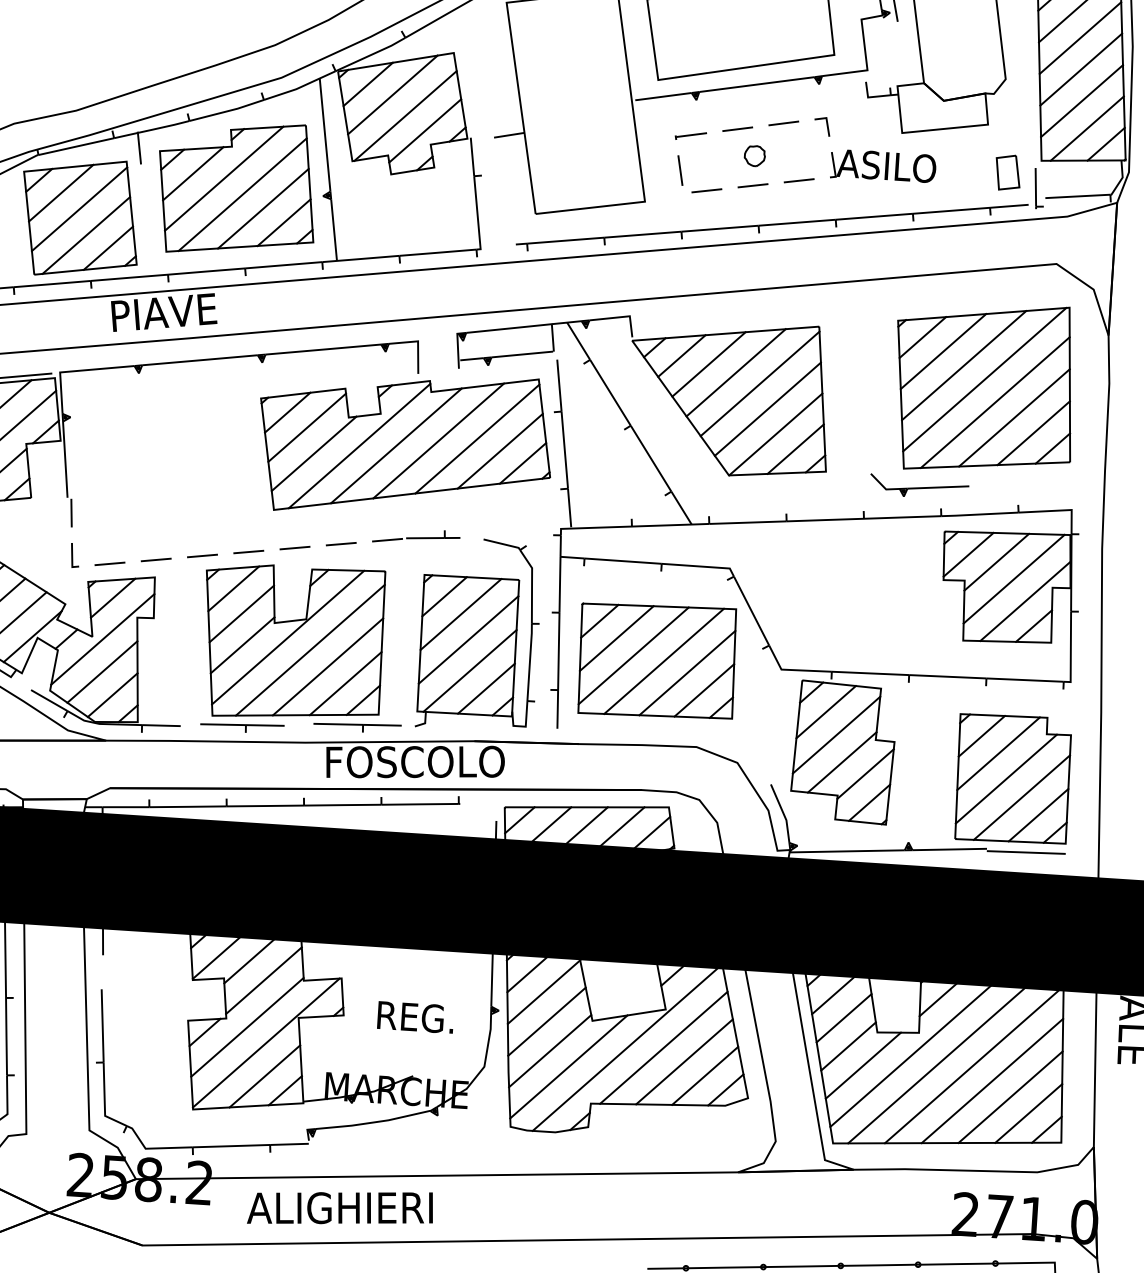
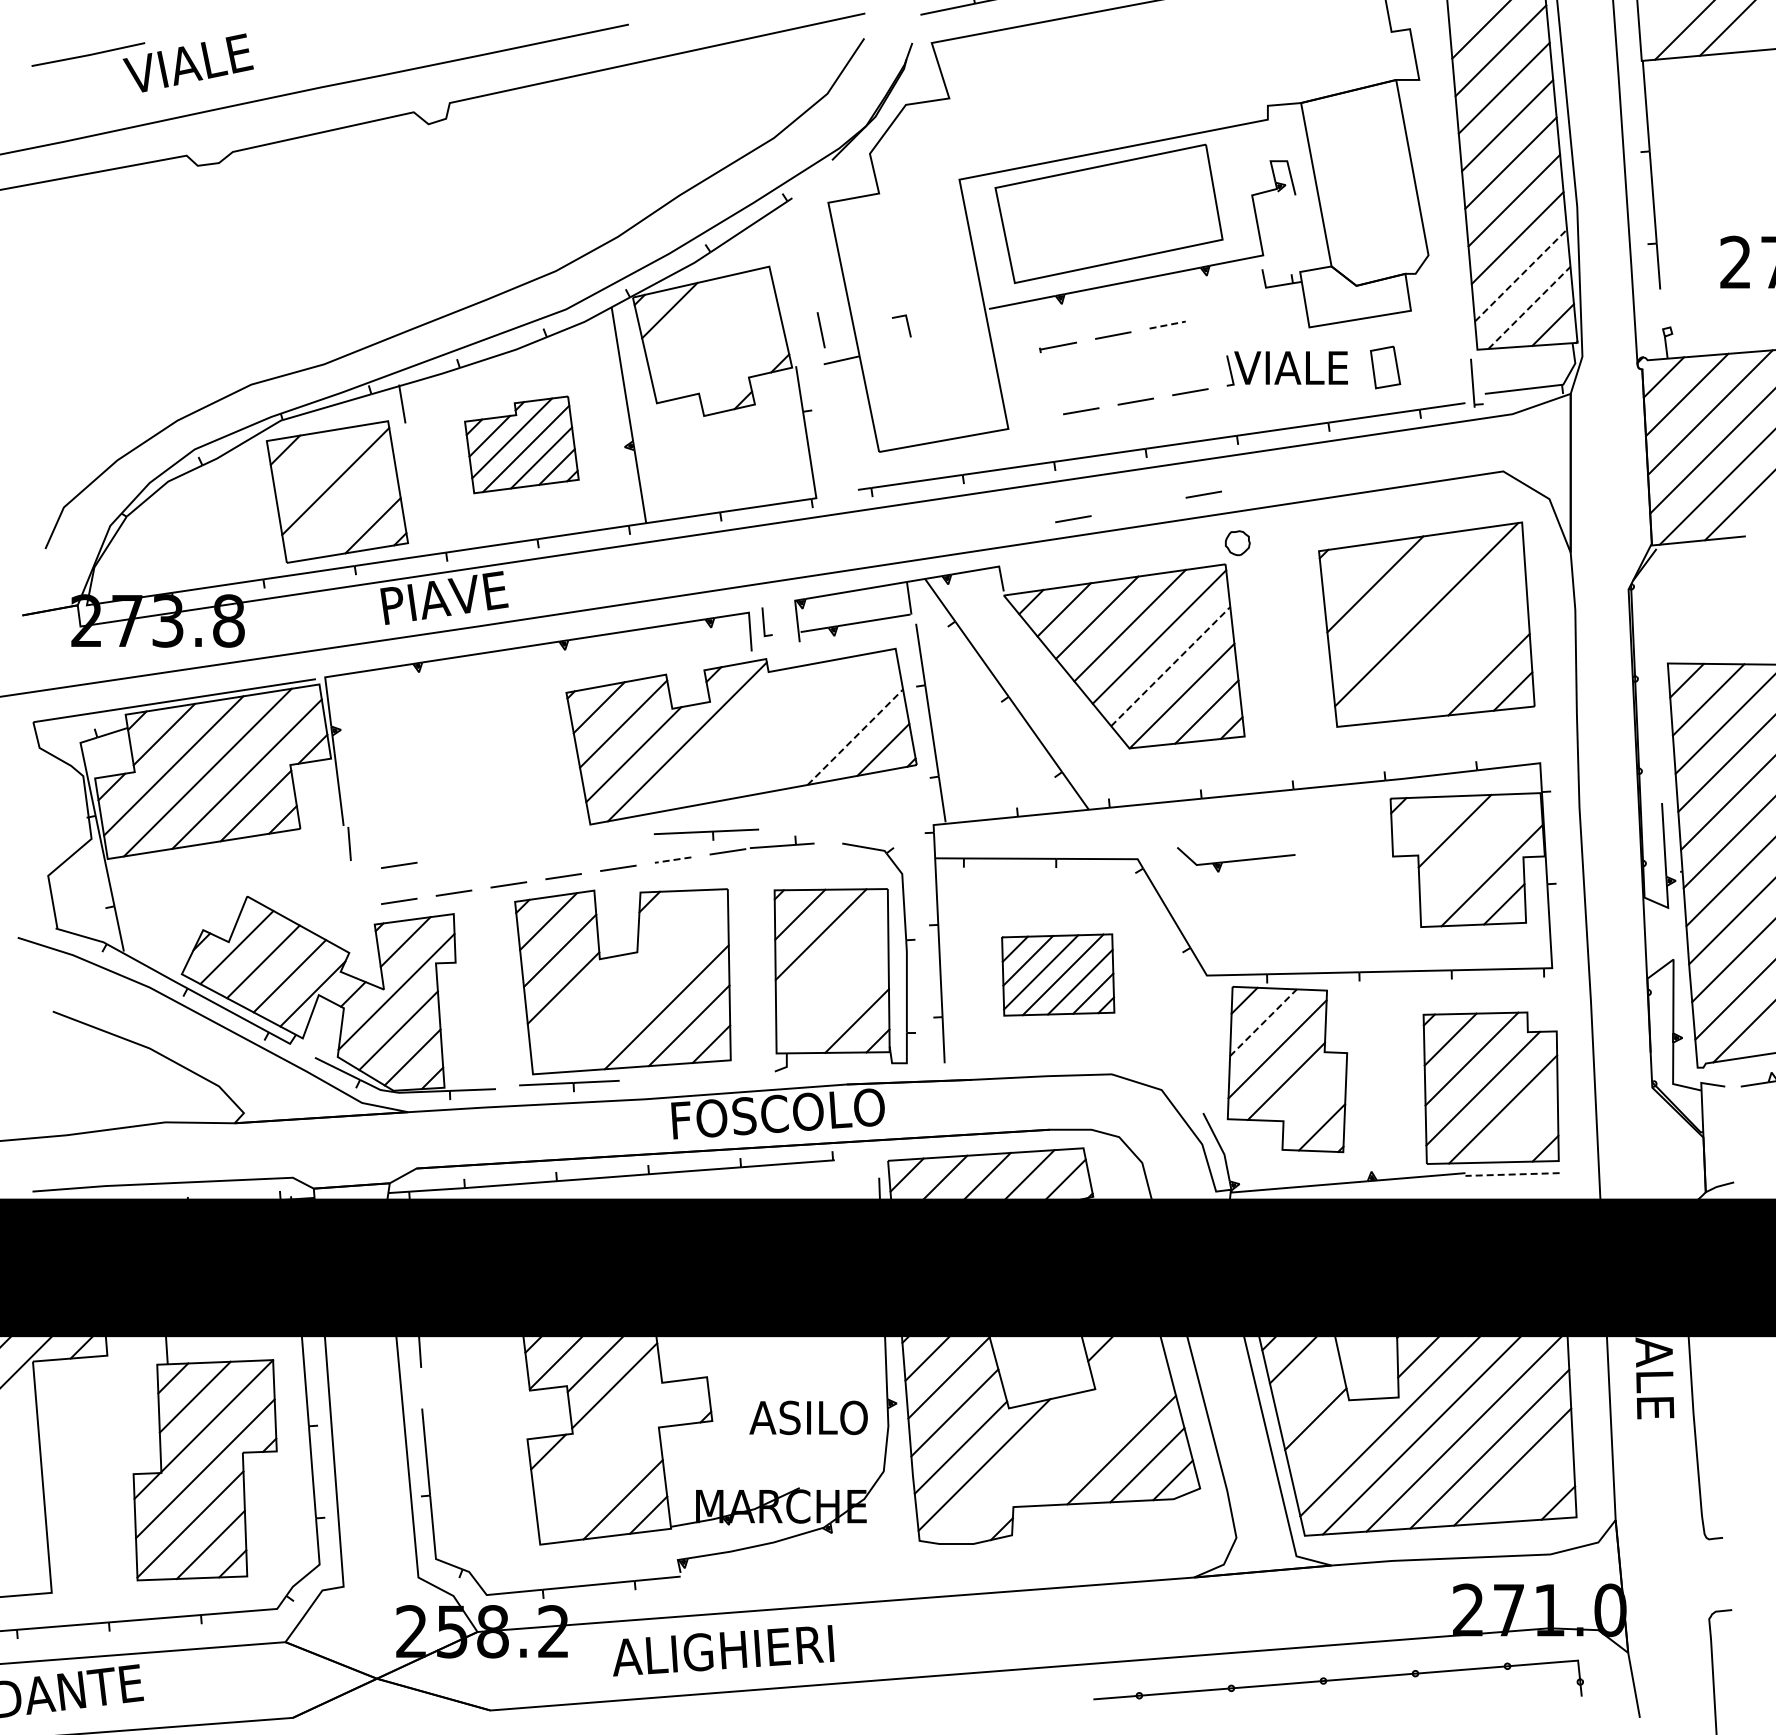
line: (392, 95) -> (699, 321), removed
line: (1082, 101) -> (1521, 275), solid -> dashed
line: (405, 115) -> (716, 344), removed
line: (784, 123) -> (1168, 325), solid -> dashed
line: (826, 124) -> (906, 323), moved
line: (1087, 128) -> (1529, 307), solid -> dashed
line: (424, 130) -> (740, 361), removed
part: (754, 156) -> (1237, 543), moved
text: (886, 165) -> (1293, 367), ASILO -> VIALE
line: (679, 170) -> (820, 330), moved
part: (1008, 172) -> (1385, 367), moved
part: (236, 188) -> (521, 444), size x0.6
line: (61, 192) -> (312, 463), removed
line: (86, 235) -> (345, 512), removed
line: (804, 267) -> (1203, 494), added
line: (694, 280) -> (1073, 519), added
line: (922, 337) -> (1349, 569), removed
line: (963, 365) -> (1400, 599), removed
line: (994, 401) -> (1440, 640), removed
line: (768, 409) -> (1171, 666), solid -> dashed
line: (1014, 417) -> (1464, 657), removed
line: (476, 439) -> (826, 724), removed
line: (438, 440) -> (780, 729), removed
line: (395, 445) -> (730, 738), removed
line: (500, 451) -> (855, 737), solid -> dashed
part: (919, 486) -> (1236, 859), moved
line: (112, 533) -> (399, 864), added
line: (340, 544) -> (672, 860), solid -> dashed
line: (968, 554) -> (1420, 824), removed
line: (72, 555) -> (764, 622), moved
line: (1013, 578) -> (1476, 849), removed
line: (287, 637) -> (616, 975), removed
line: (468, 640) -> (832, 964), removed
line: (310, 649) -> (644, 988), removed
part: (656, 660) -> (1057, 974), size x0.6
line: (469, 670) -> (835, 1000), removed
line: (826, 711) -> (1263, 1022), solid -> dashed
part: (357, 726) -> (706, 834), moved
line: (865, 774) -> (1314, 1093), removed
line: (1037, 814) -> (1523, 1128), removed
line: (1026, 852) -> (1512, 1174), solid -> dashed
text: (424, 1017) -> (808, 1417), REG. -> ASILO
line: (844, 1017) -> (1308, 1385), removed
line: (247, 1027) -> (598, 1442), removed
line: (265, 1042) -> (621, 1459), removed
line: (627, 1047) -> (1052, 1437), removed
line: (663, 1047) -> (1095, 1434), removed
line: (863, 1065) -> (1334, 1440), removed
line: (1028, 1113) -> (1535, 1484), removed

